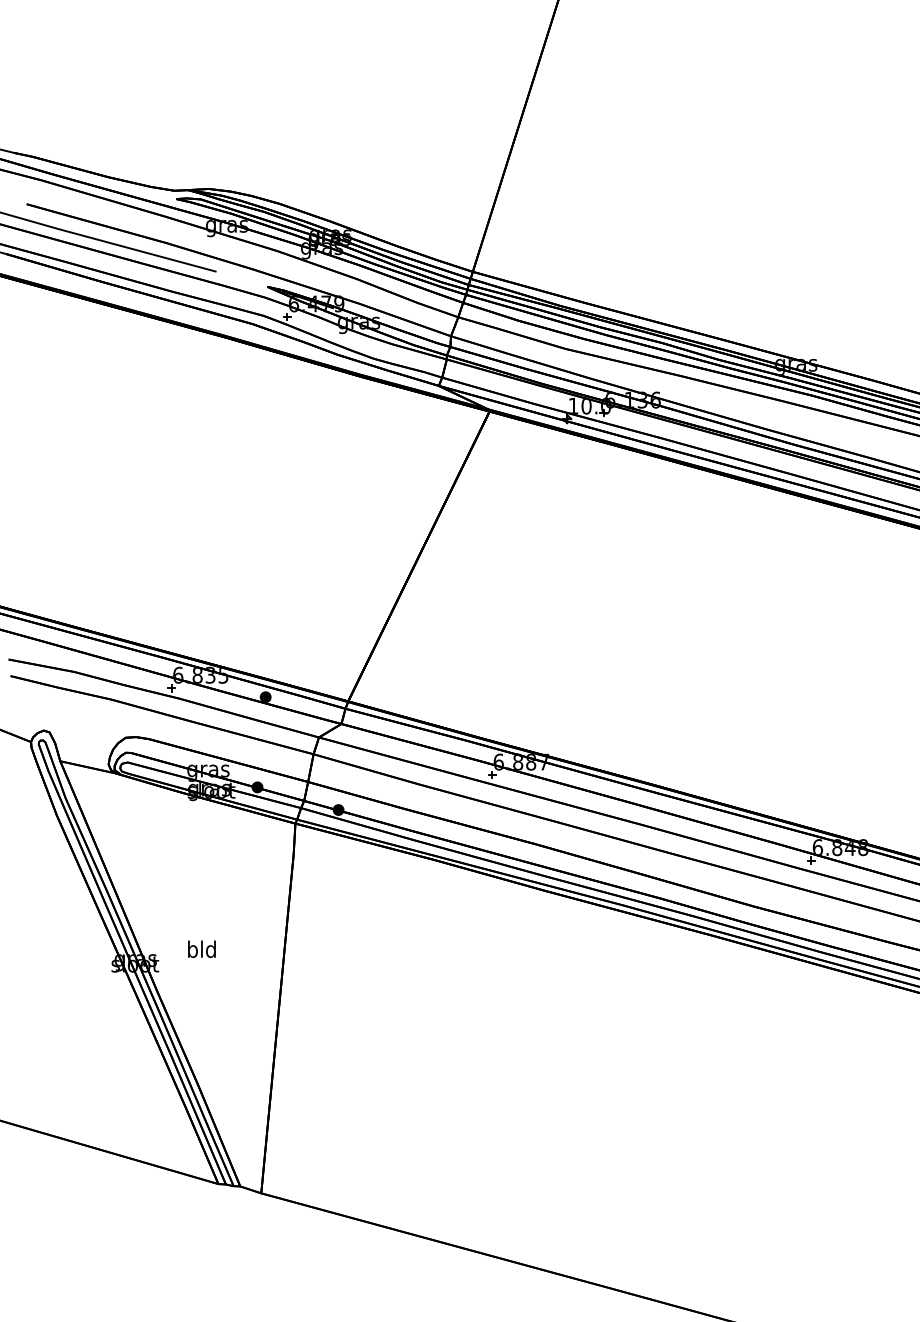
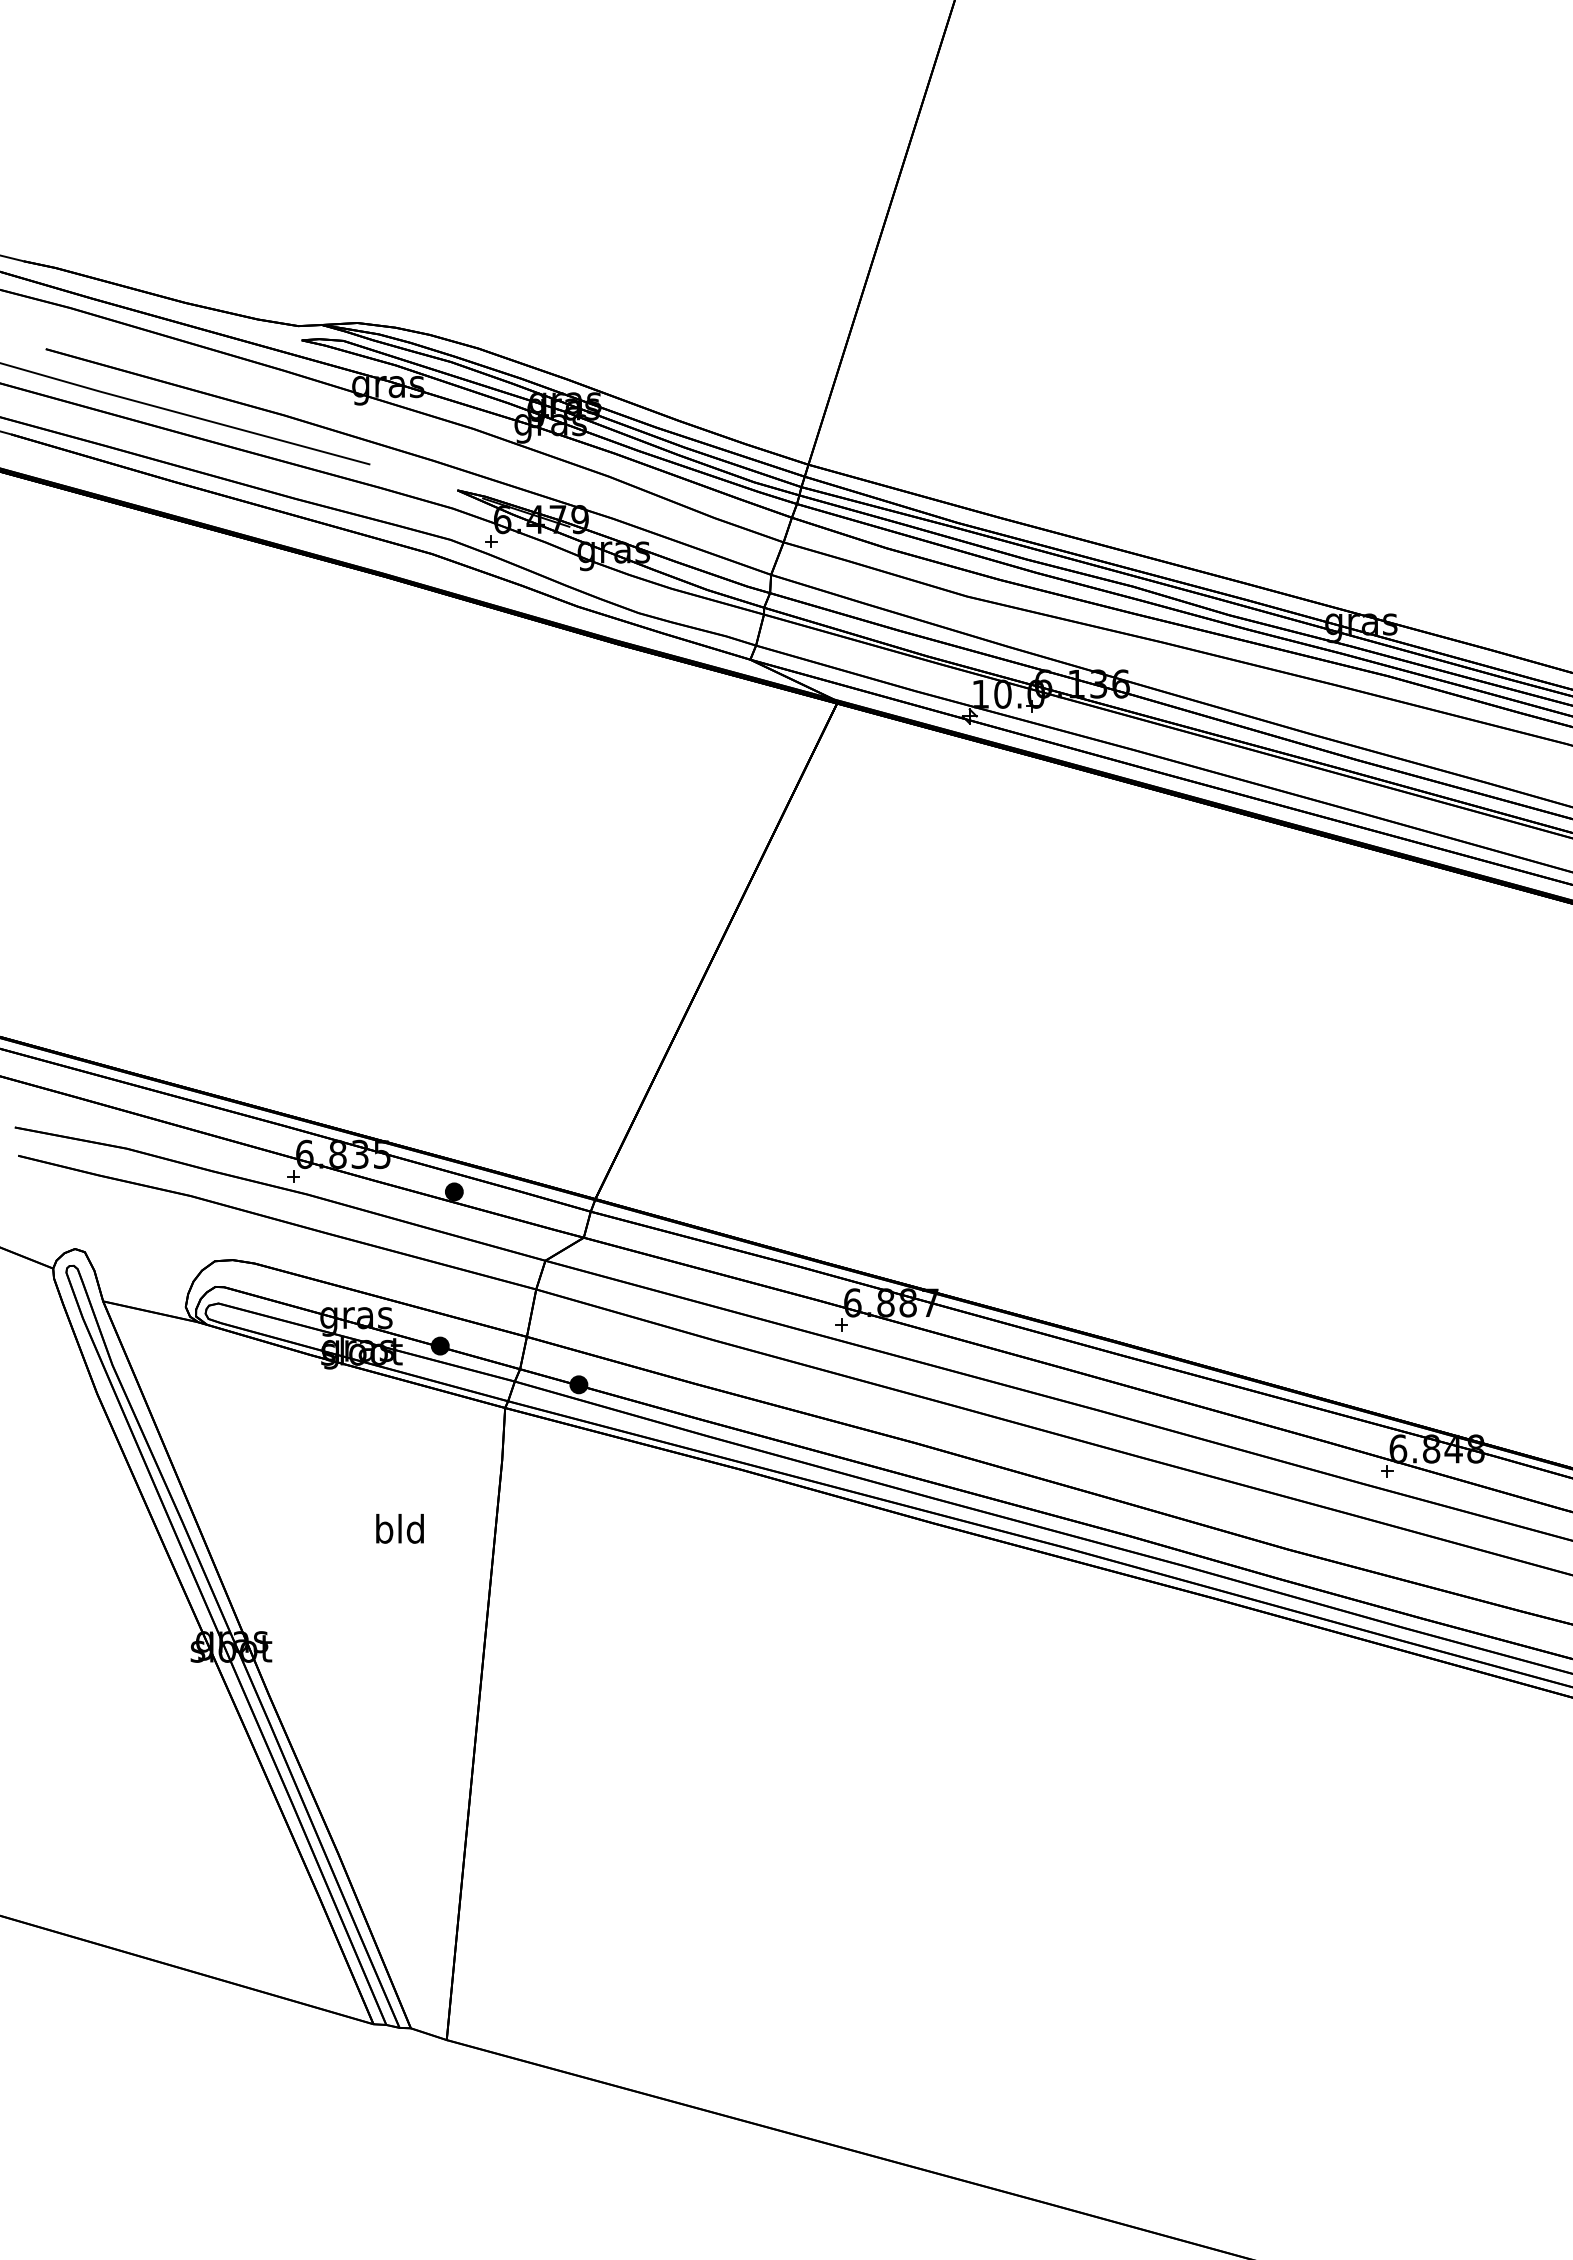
text: (201, 948) -> (399, 1527), moved

